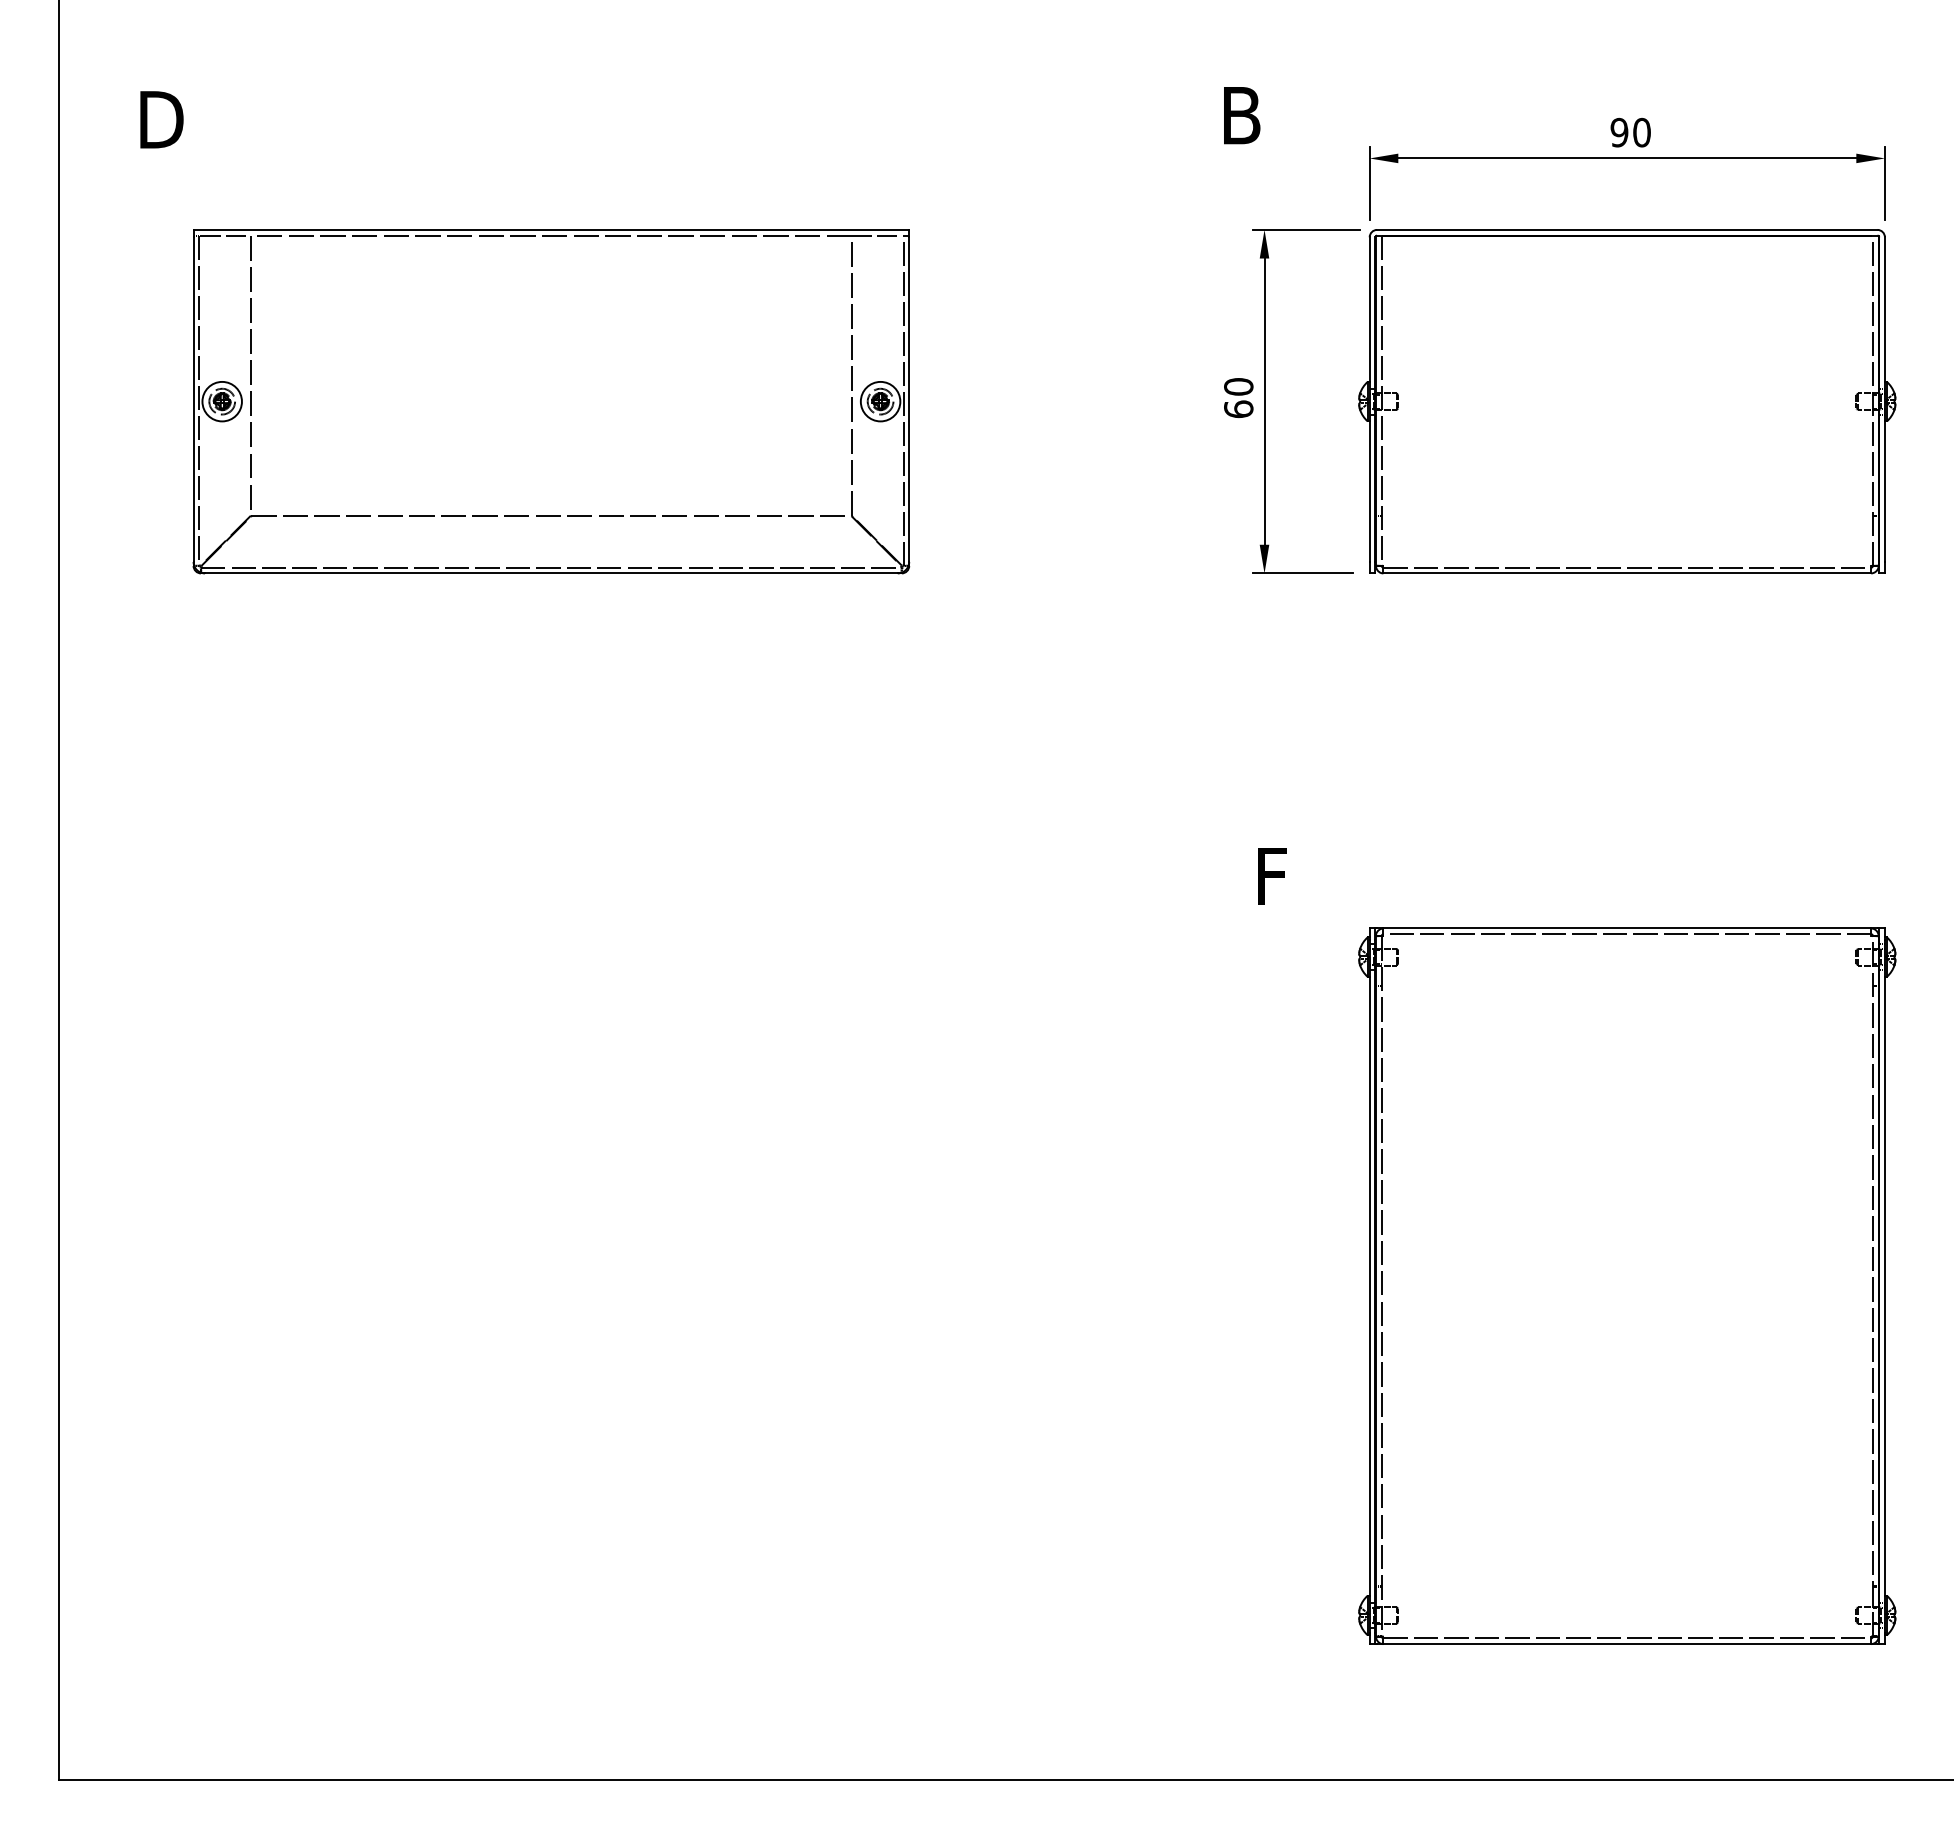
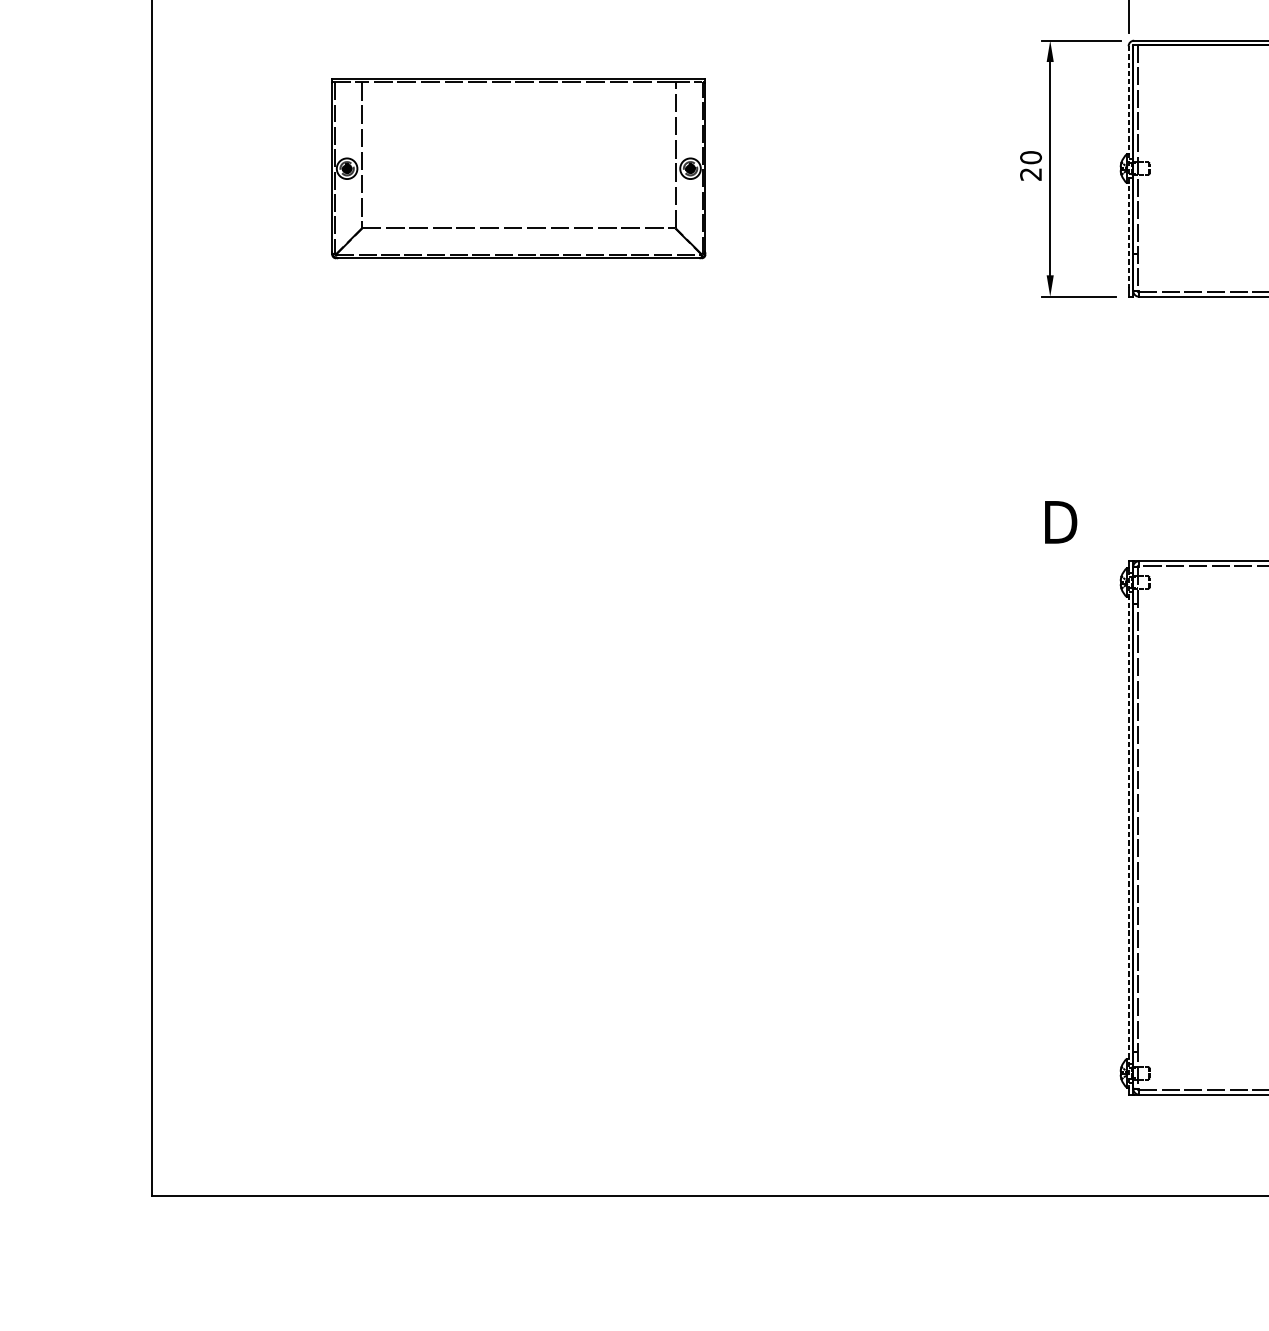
line: (1369, 400) -> (1128, 167), solid -> dashed
part: (551, 401) -> (518, 168), size x0.7
text: (1238, 409) -> (1030, 174), 60 -> 20
text: (1278, 875) -> (1060, 521), F -> D
line: (1369, 1286) -> (1128, 828), solid -> dashed

